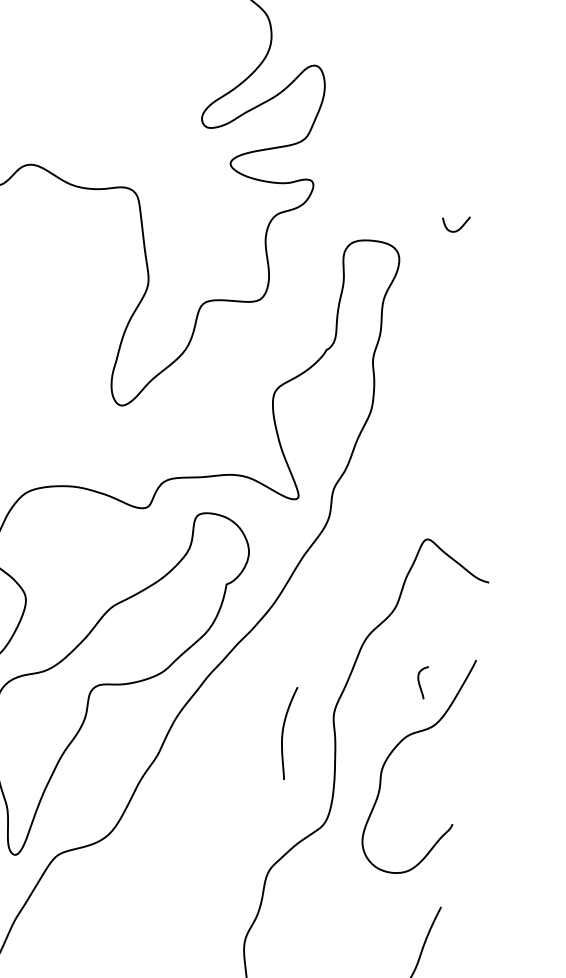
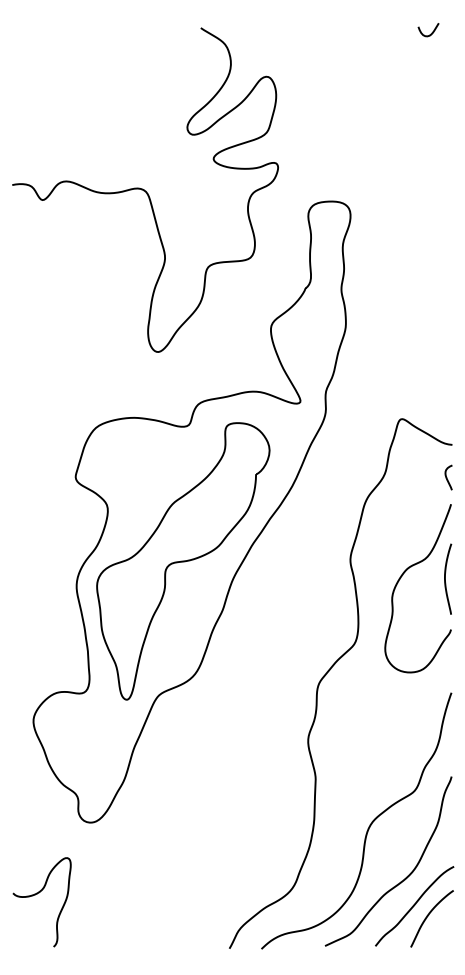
curve: (458, 227) -> (431, 32), moved
curve: (420, 681) -> (447, 477), moved
curve: (283, 731) -> (445, 578), moved

